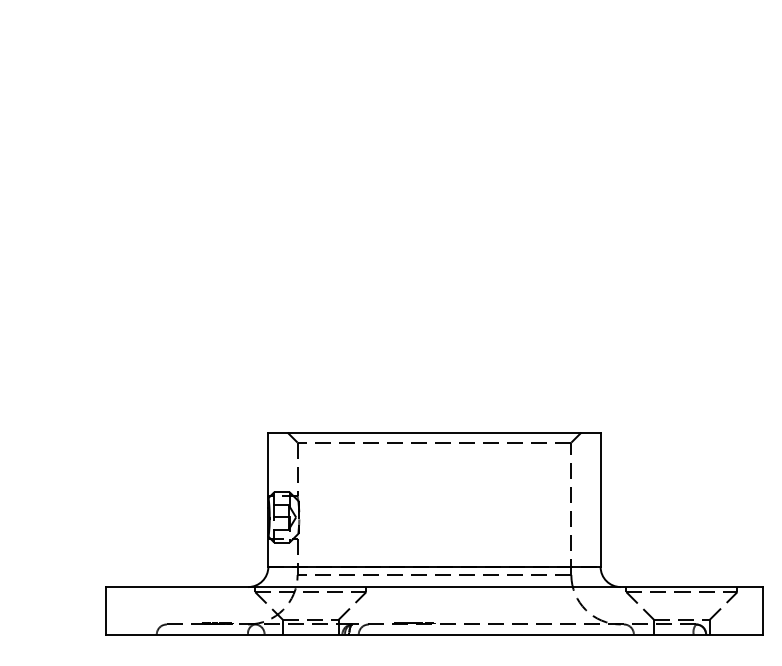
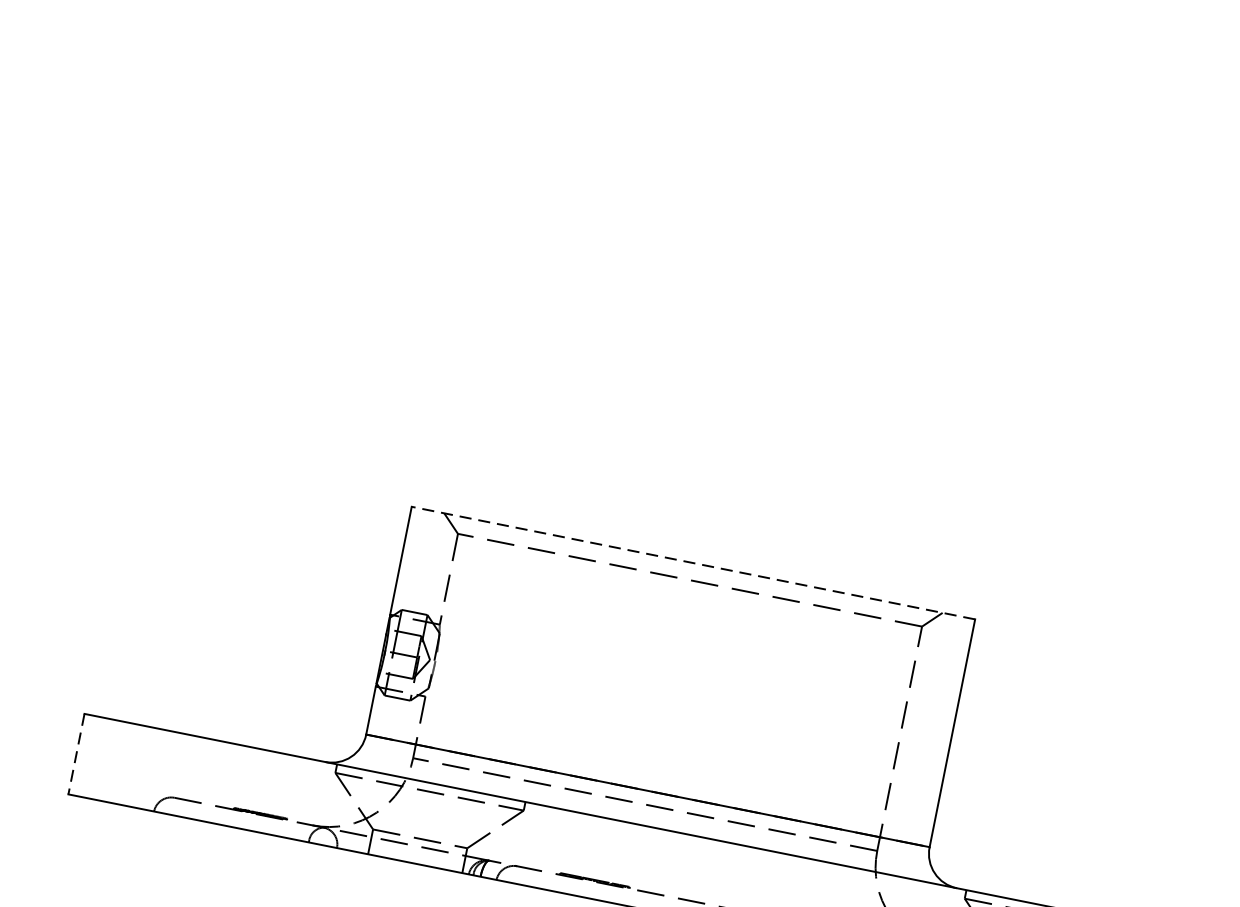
line: (433, 432) -> (691, 562), solid -> dashed
line: (106, 610) -> (76, 753), solid -> dashed

